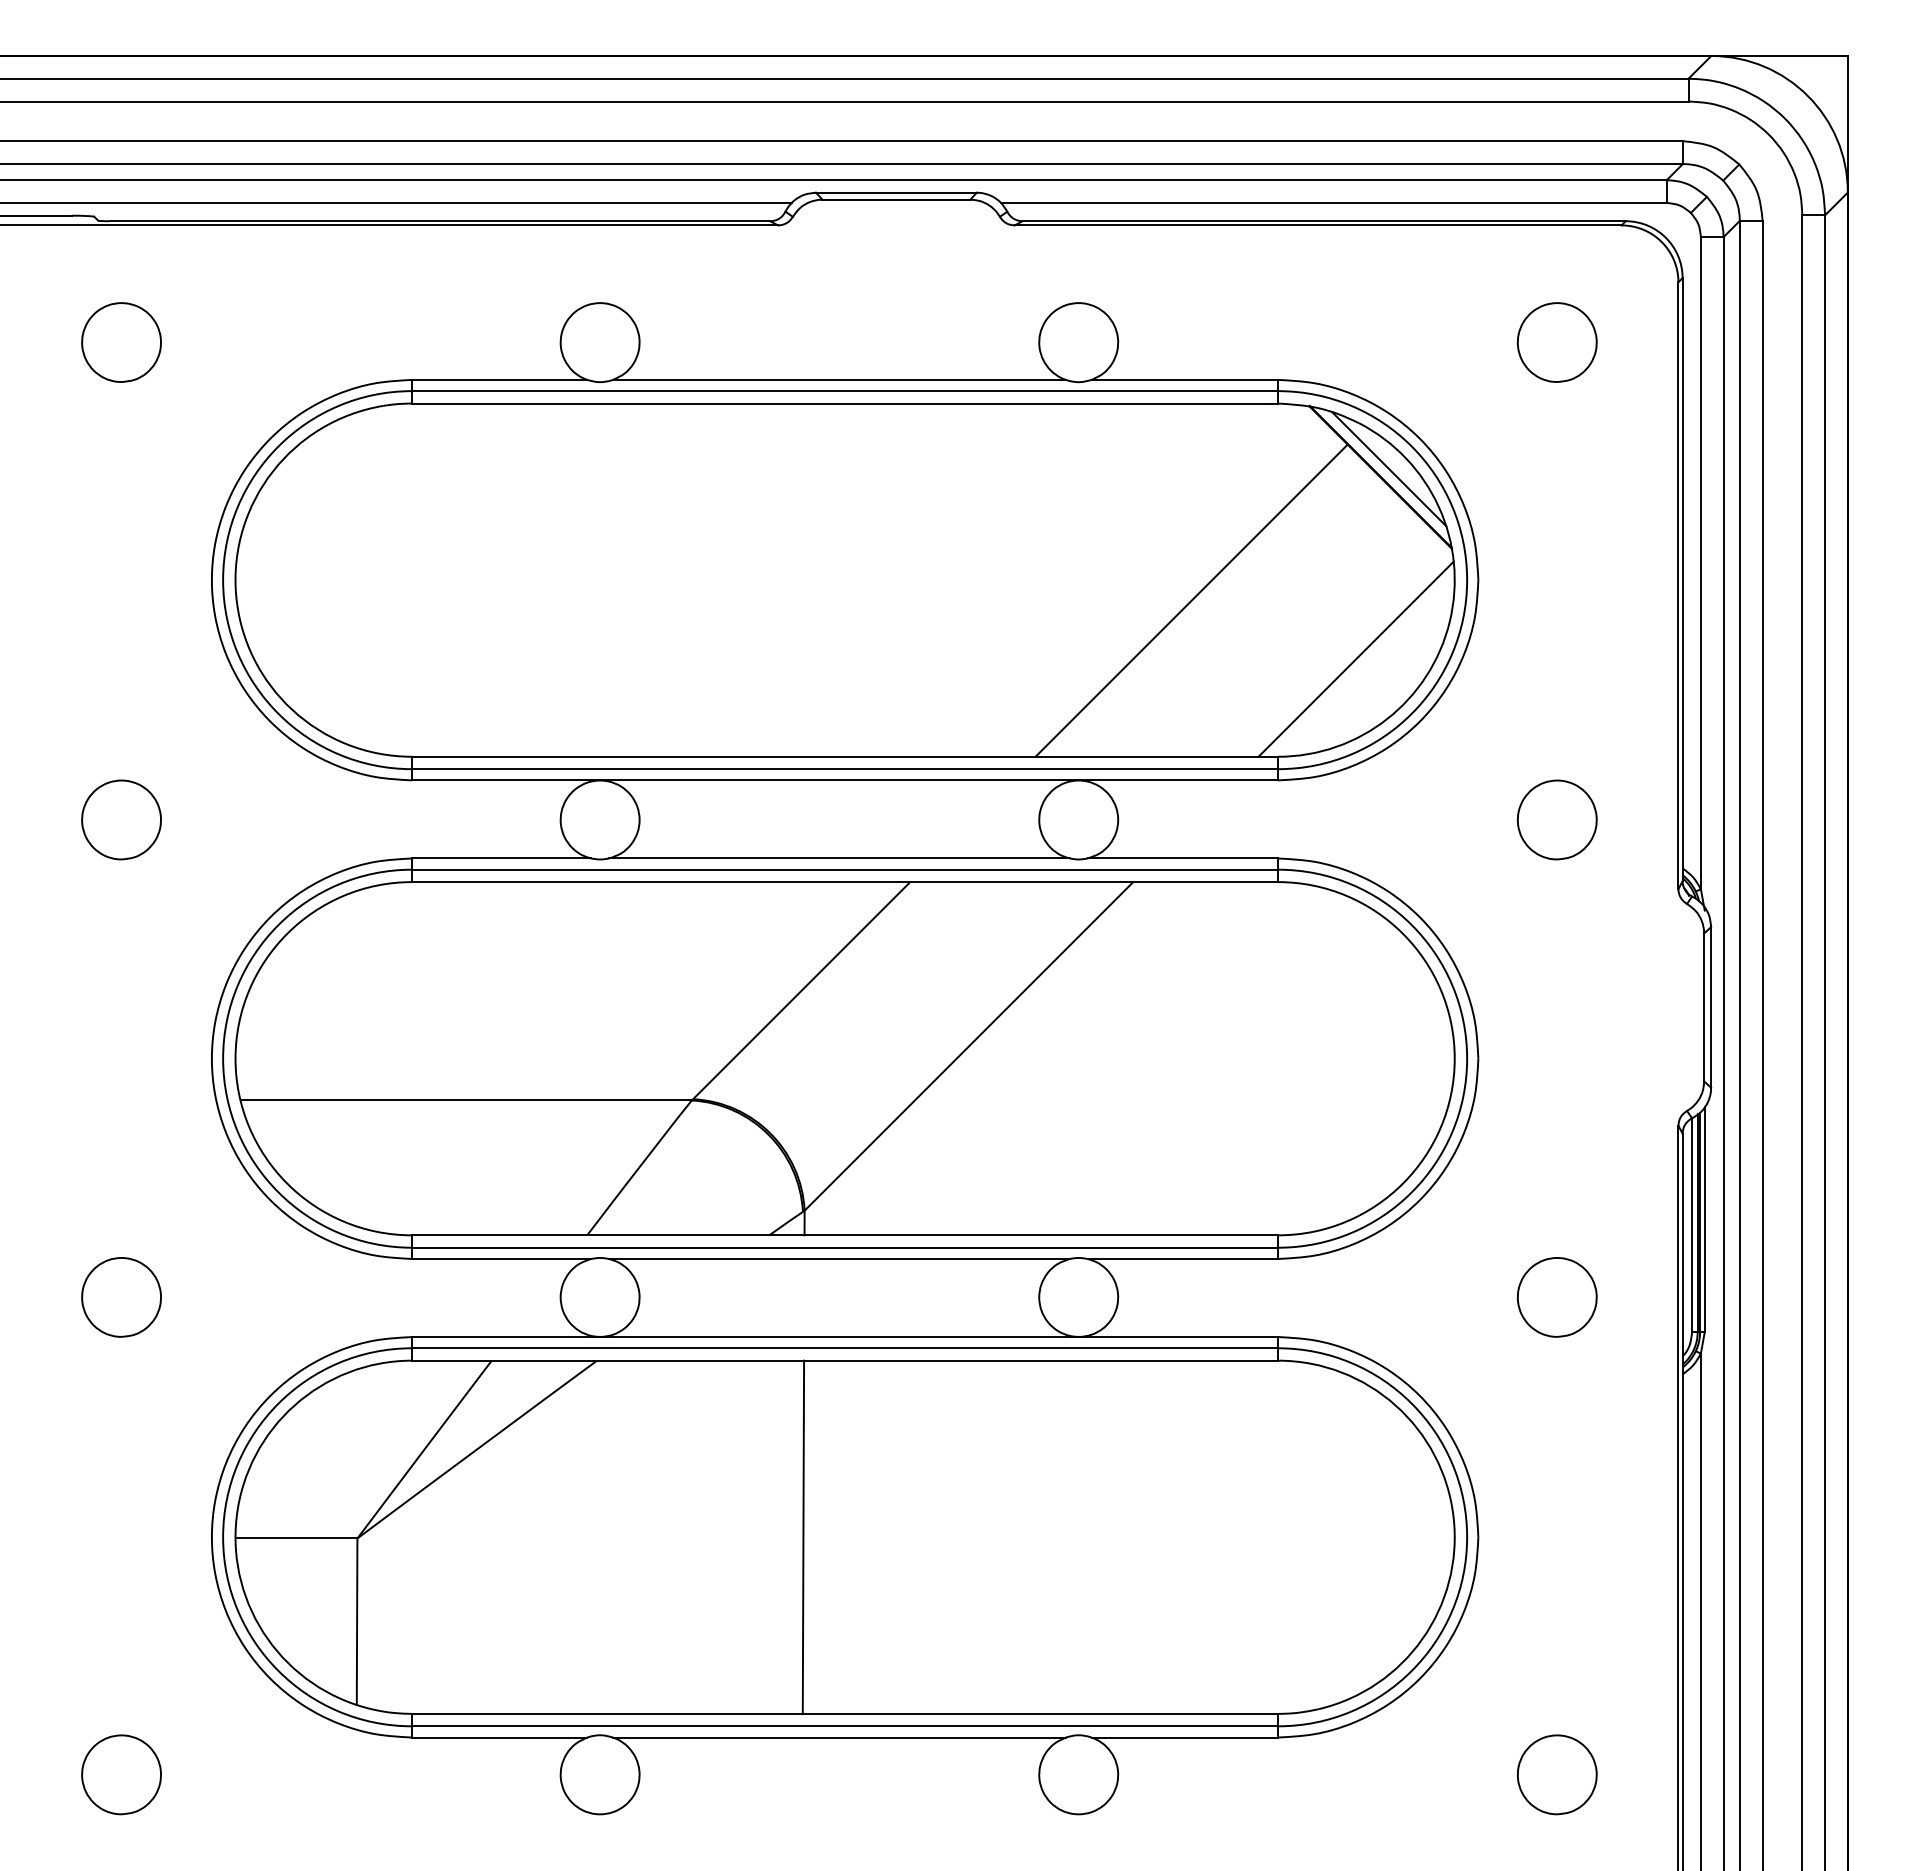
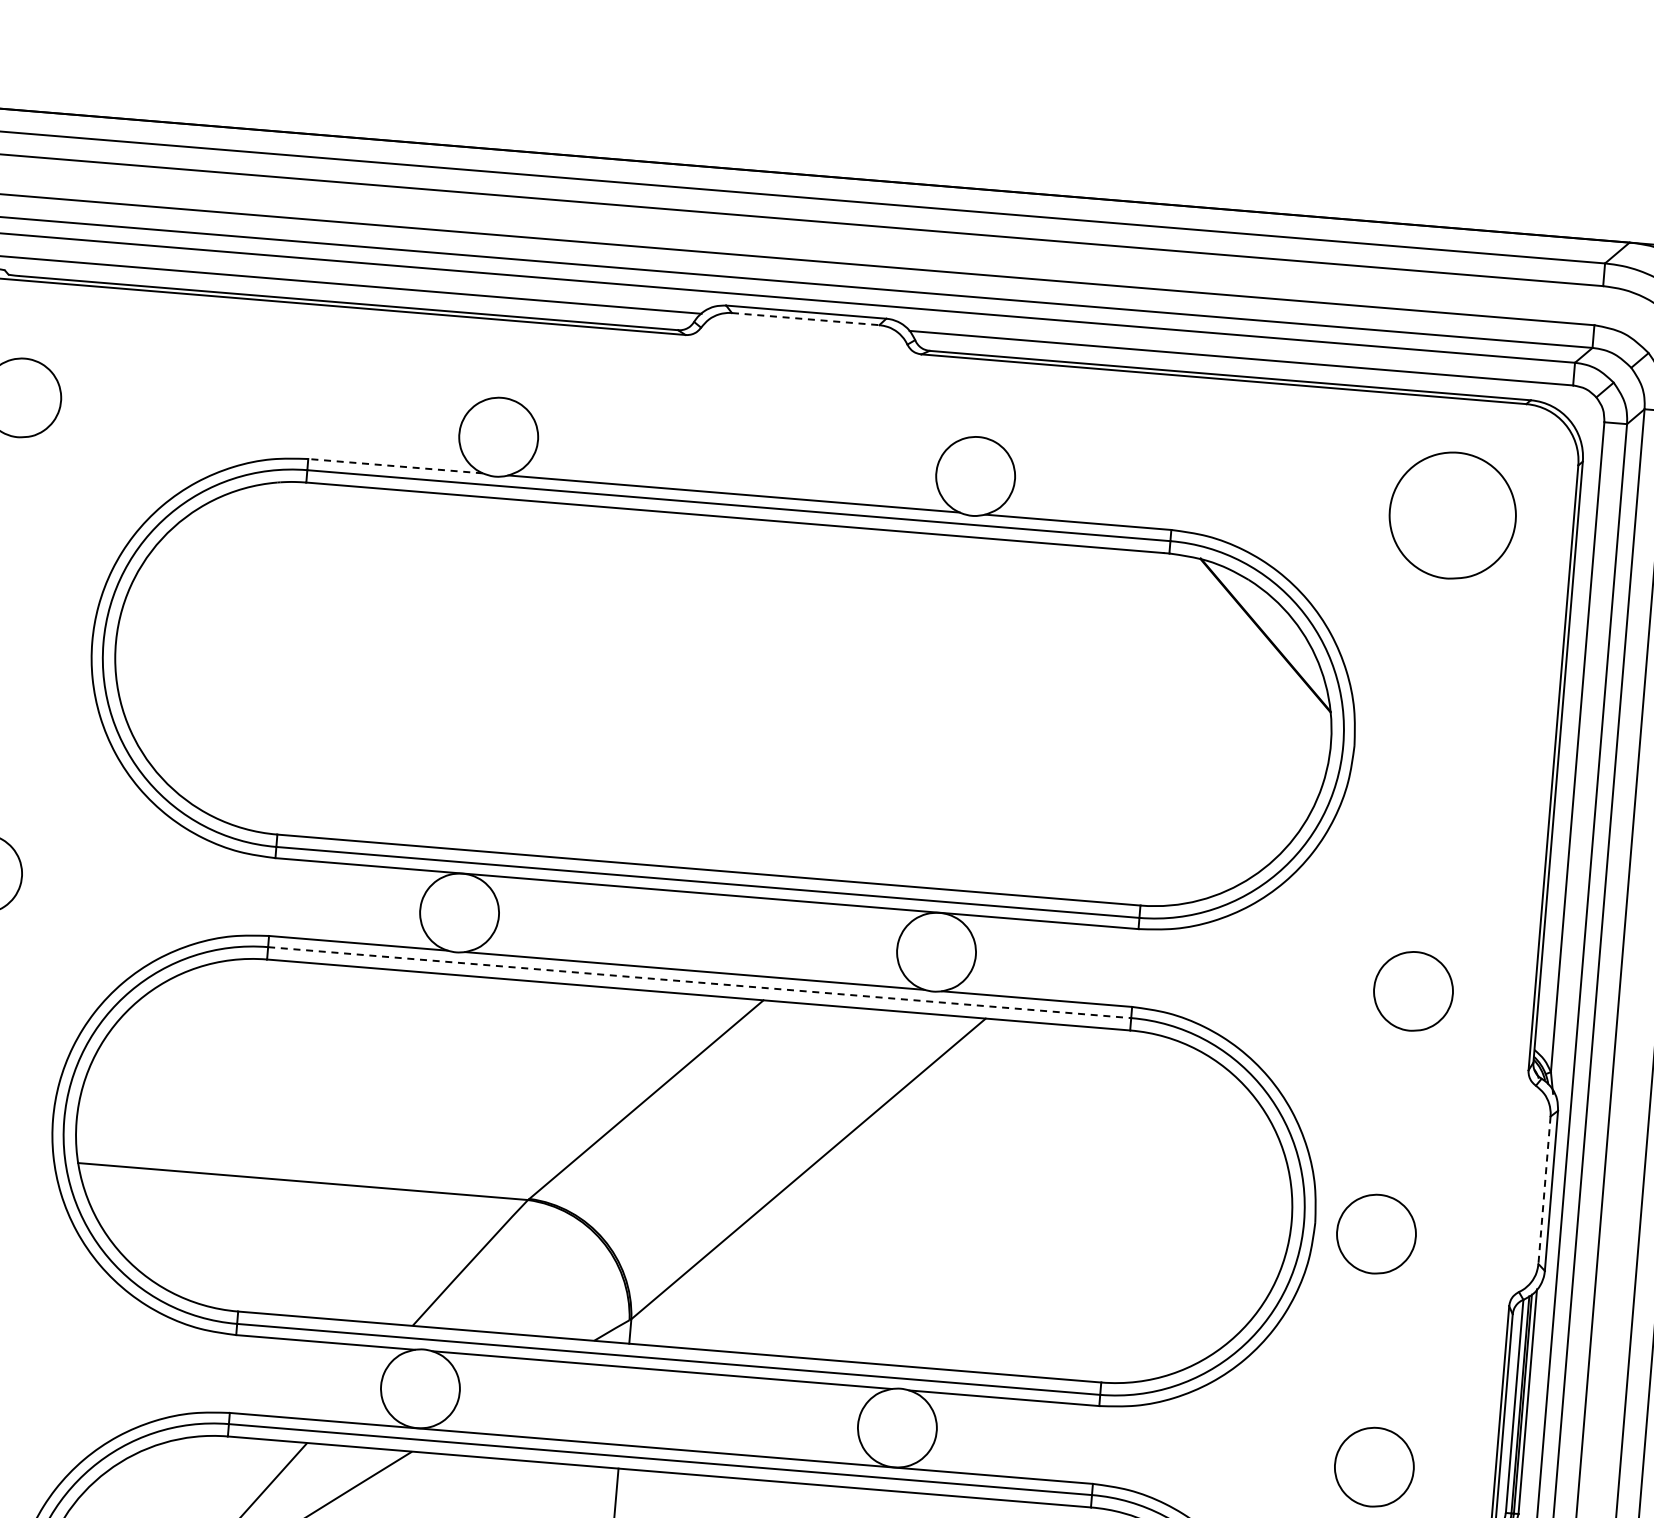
line: (896, 199) -> (805, 318), solid -> dashed
part: (1556, 342) -> (1451, 515), size x1.6
line: (499, 379) -> (395, 465), solid -> dashed
line: (1389, 469) -> (1275, 628), removed
line: (1191, 600) -> (1066, 742), removed
line: (1355, 658) -> (1225, 813), removed
line: (845, 869) -> (700, 982), solid -> dashed
line: (1704, 1007) -> (1544, 1190), solid -> dashed
part: (1539, 1064) -> (1375, 1233), added

